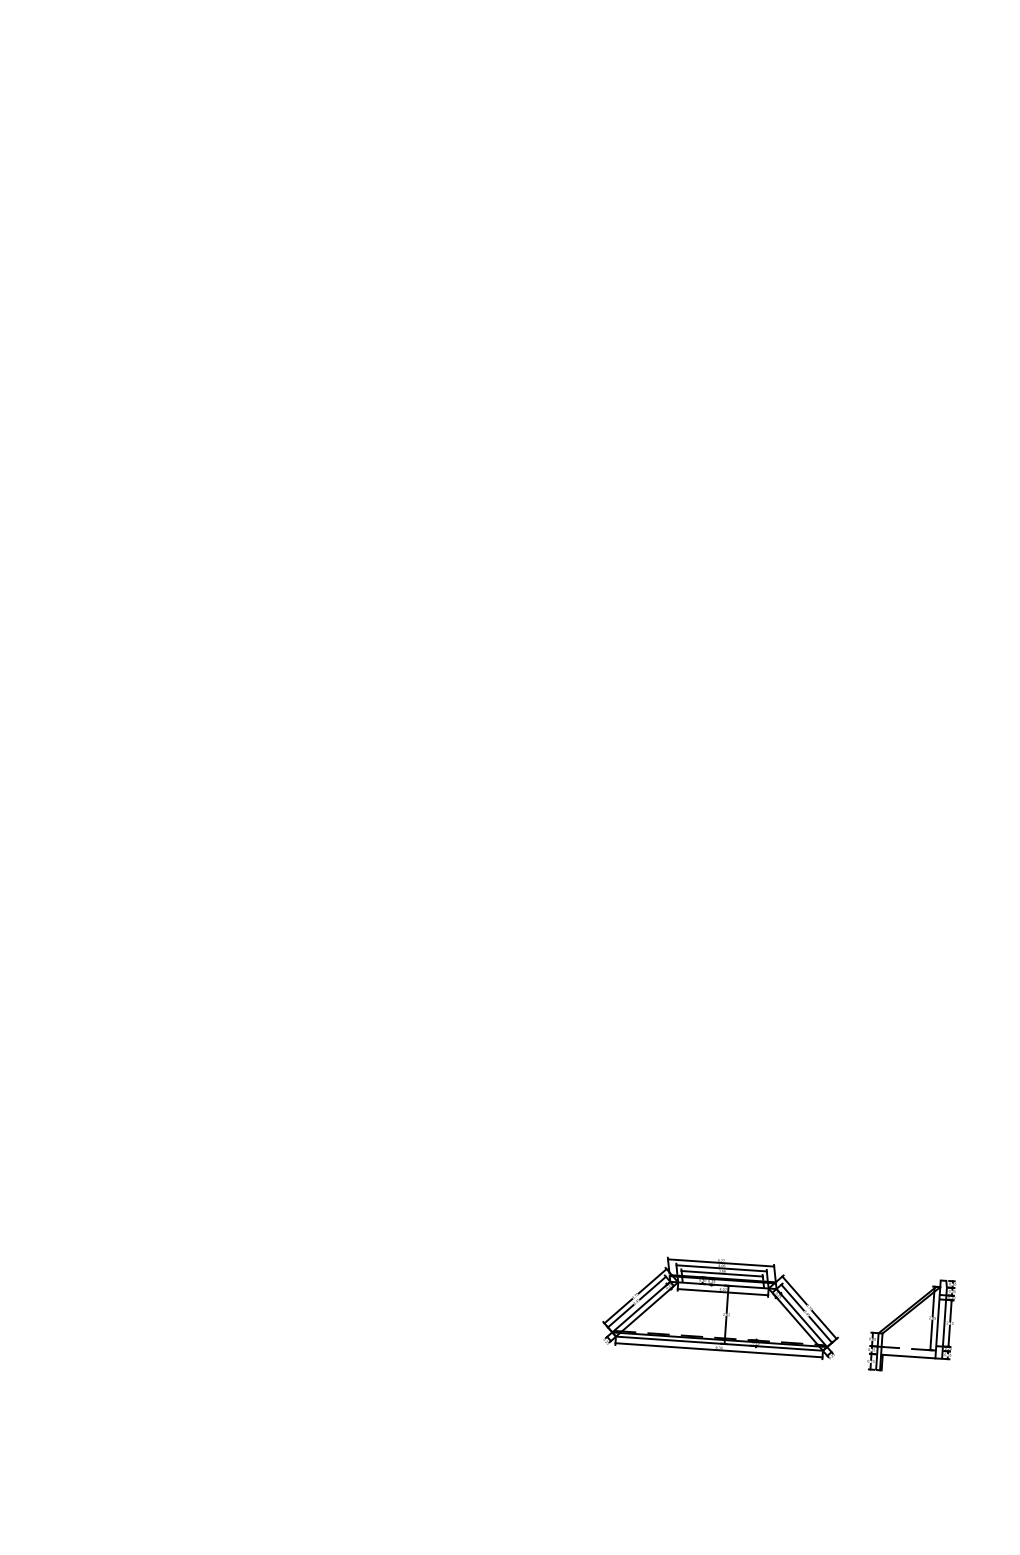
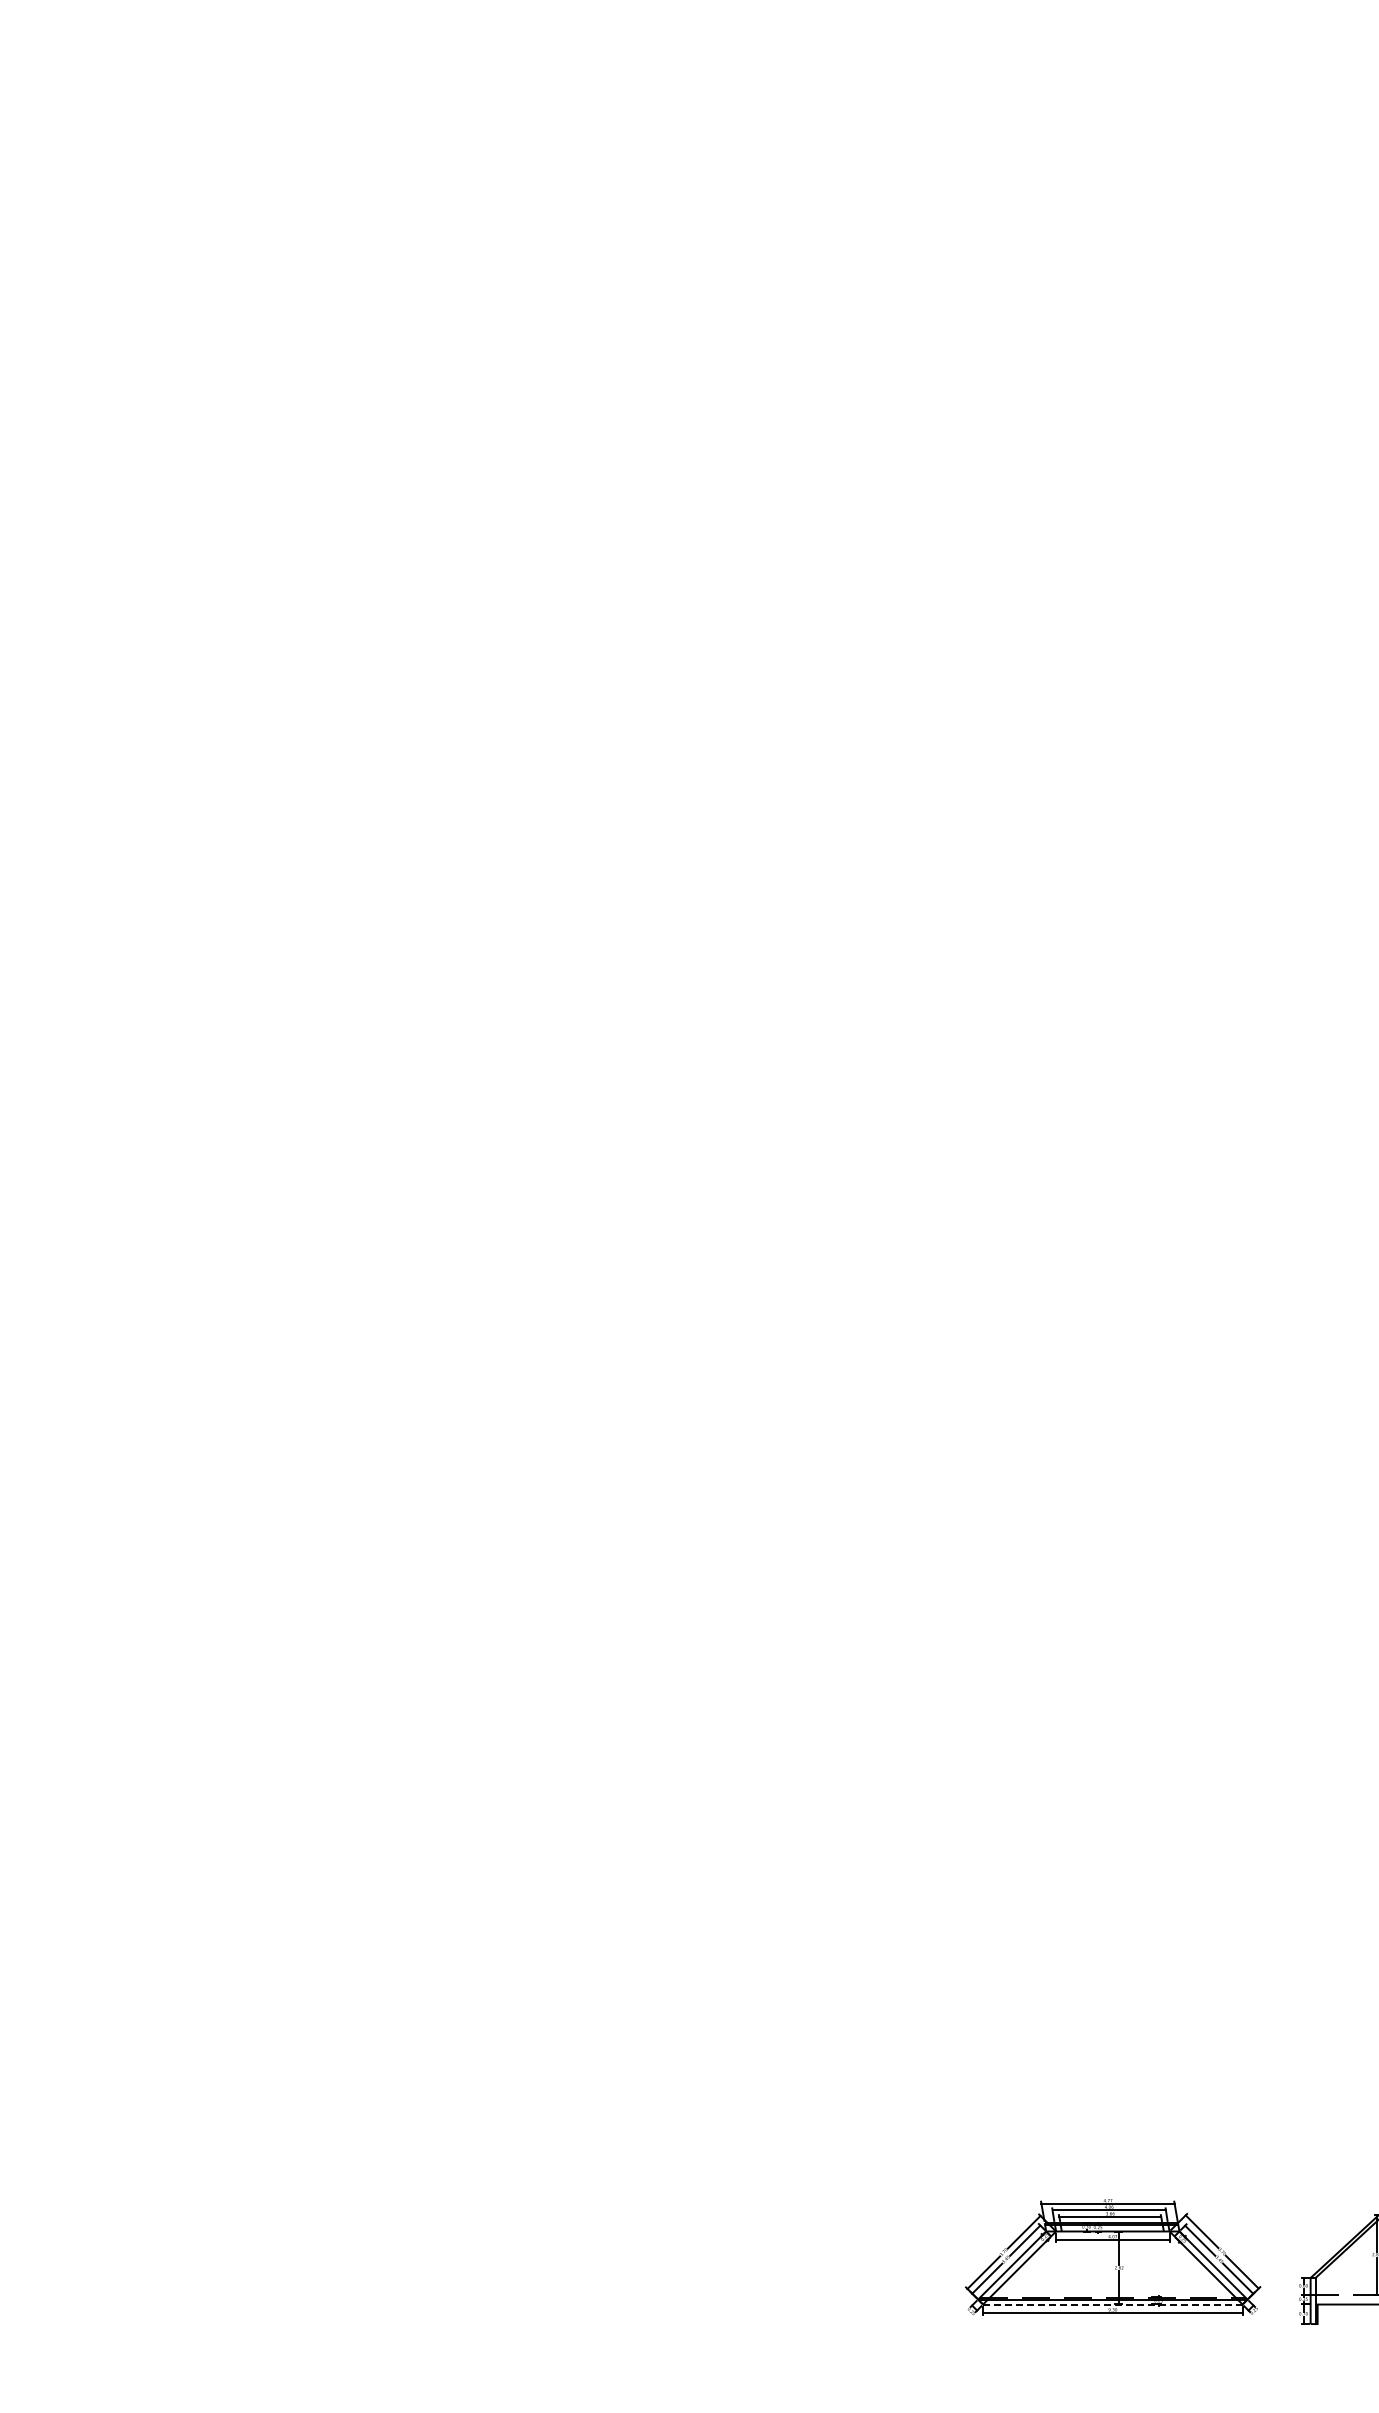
line: (719, 1343) -> (1112, 2304), solid -> dashed

